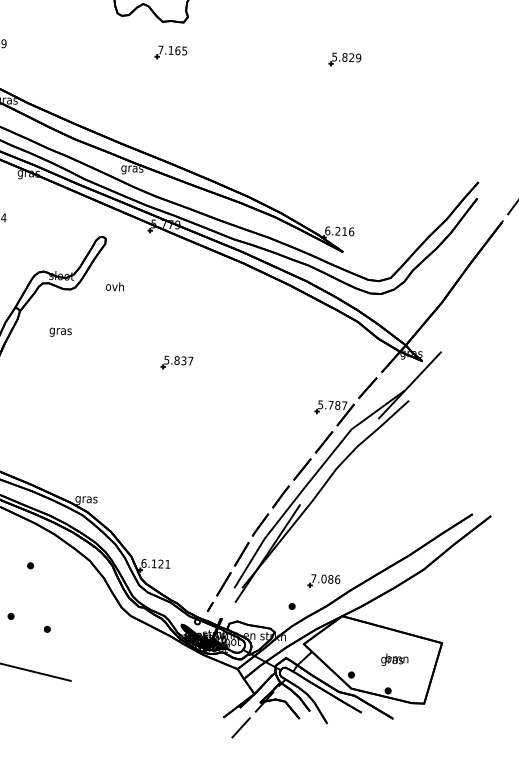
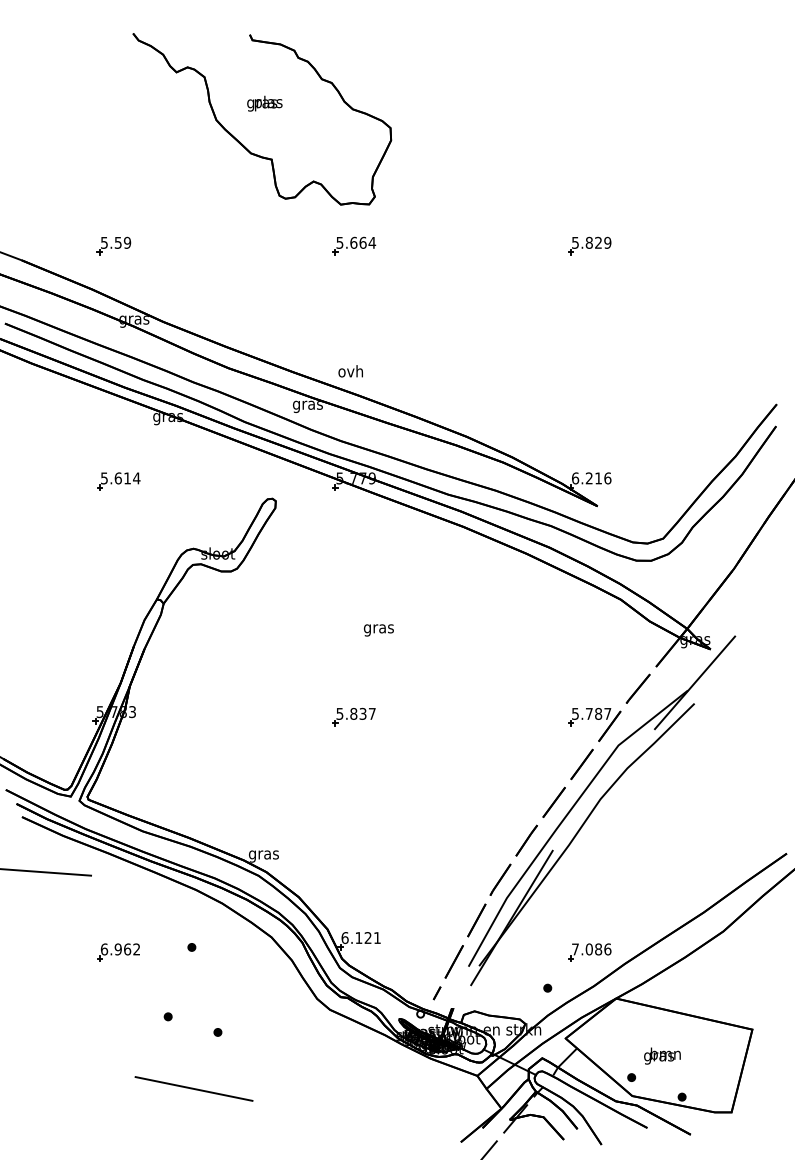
text: (173, 50) -> (356, 242), 7.165 -> 5.664
text: (114, 286) -> (350, 371), moved
text: (60, 332) -> (378, 630), moved
part: (176, 362) -> (353, 716), moved
text: (394, 659) -> (662, 1055), moved

